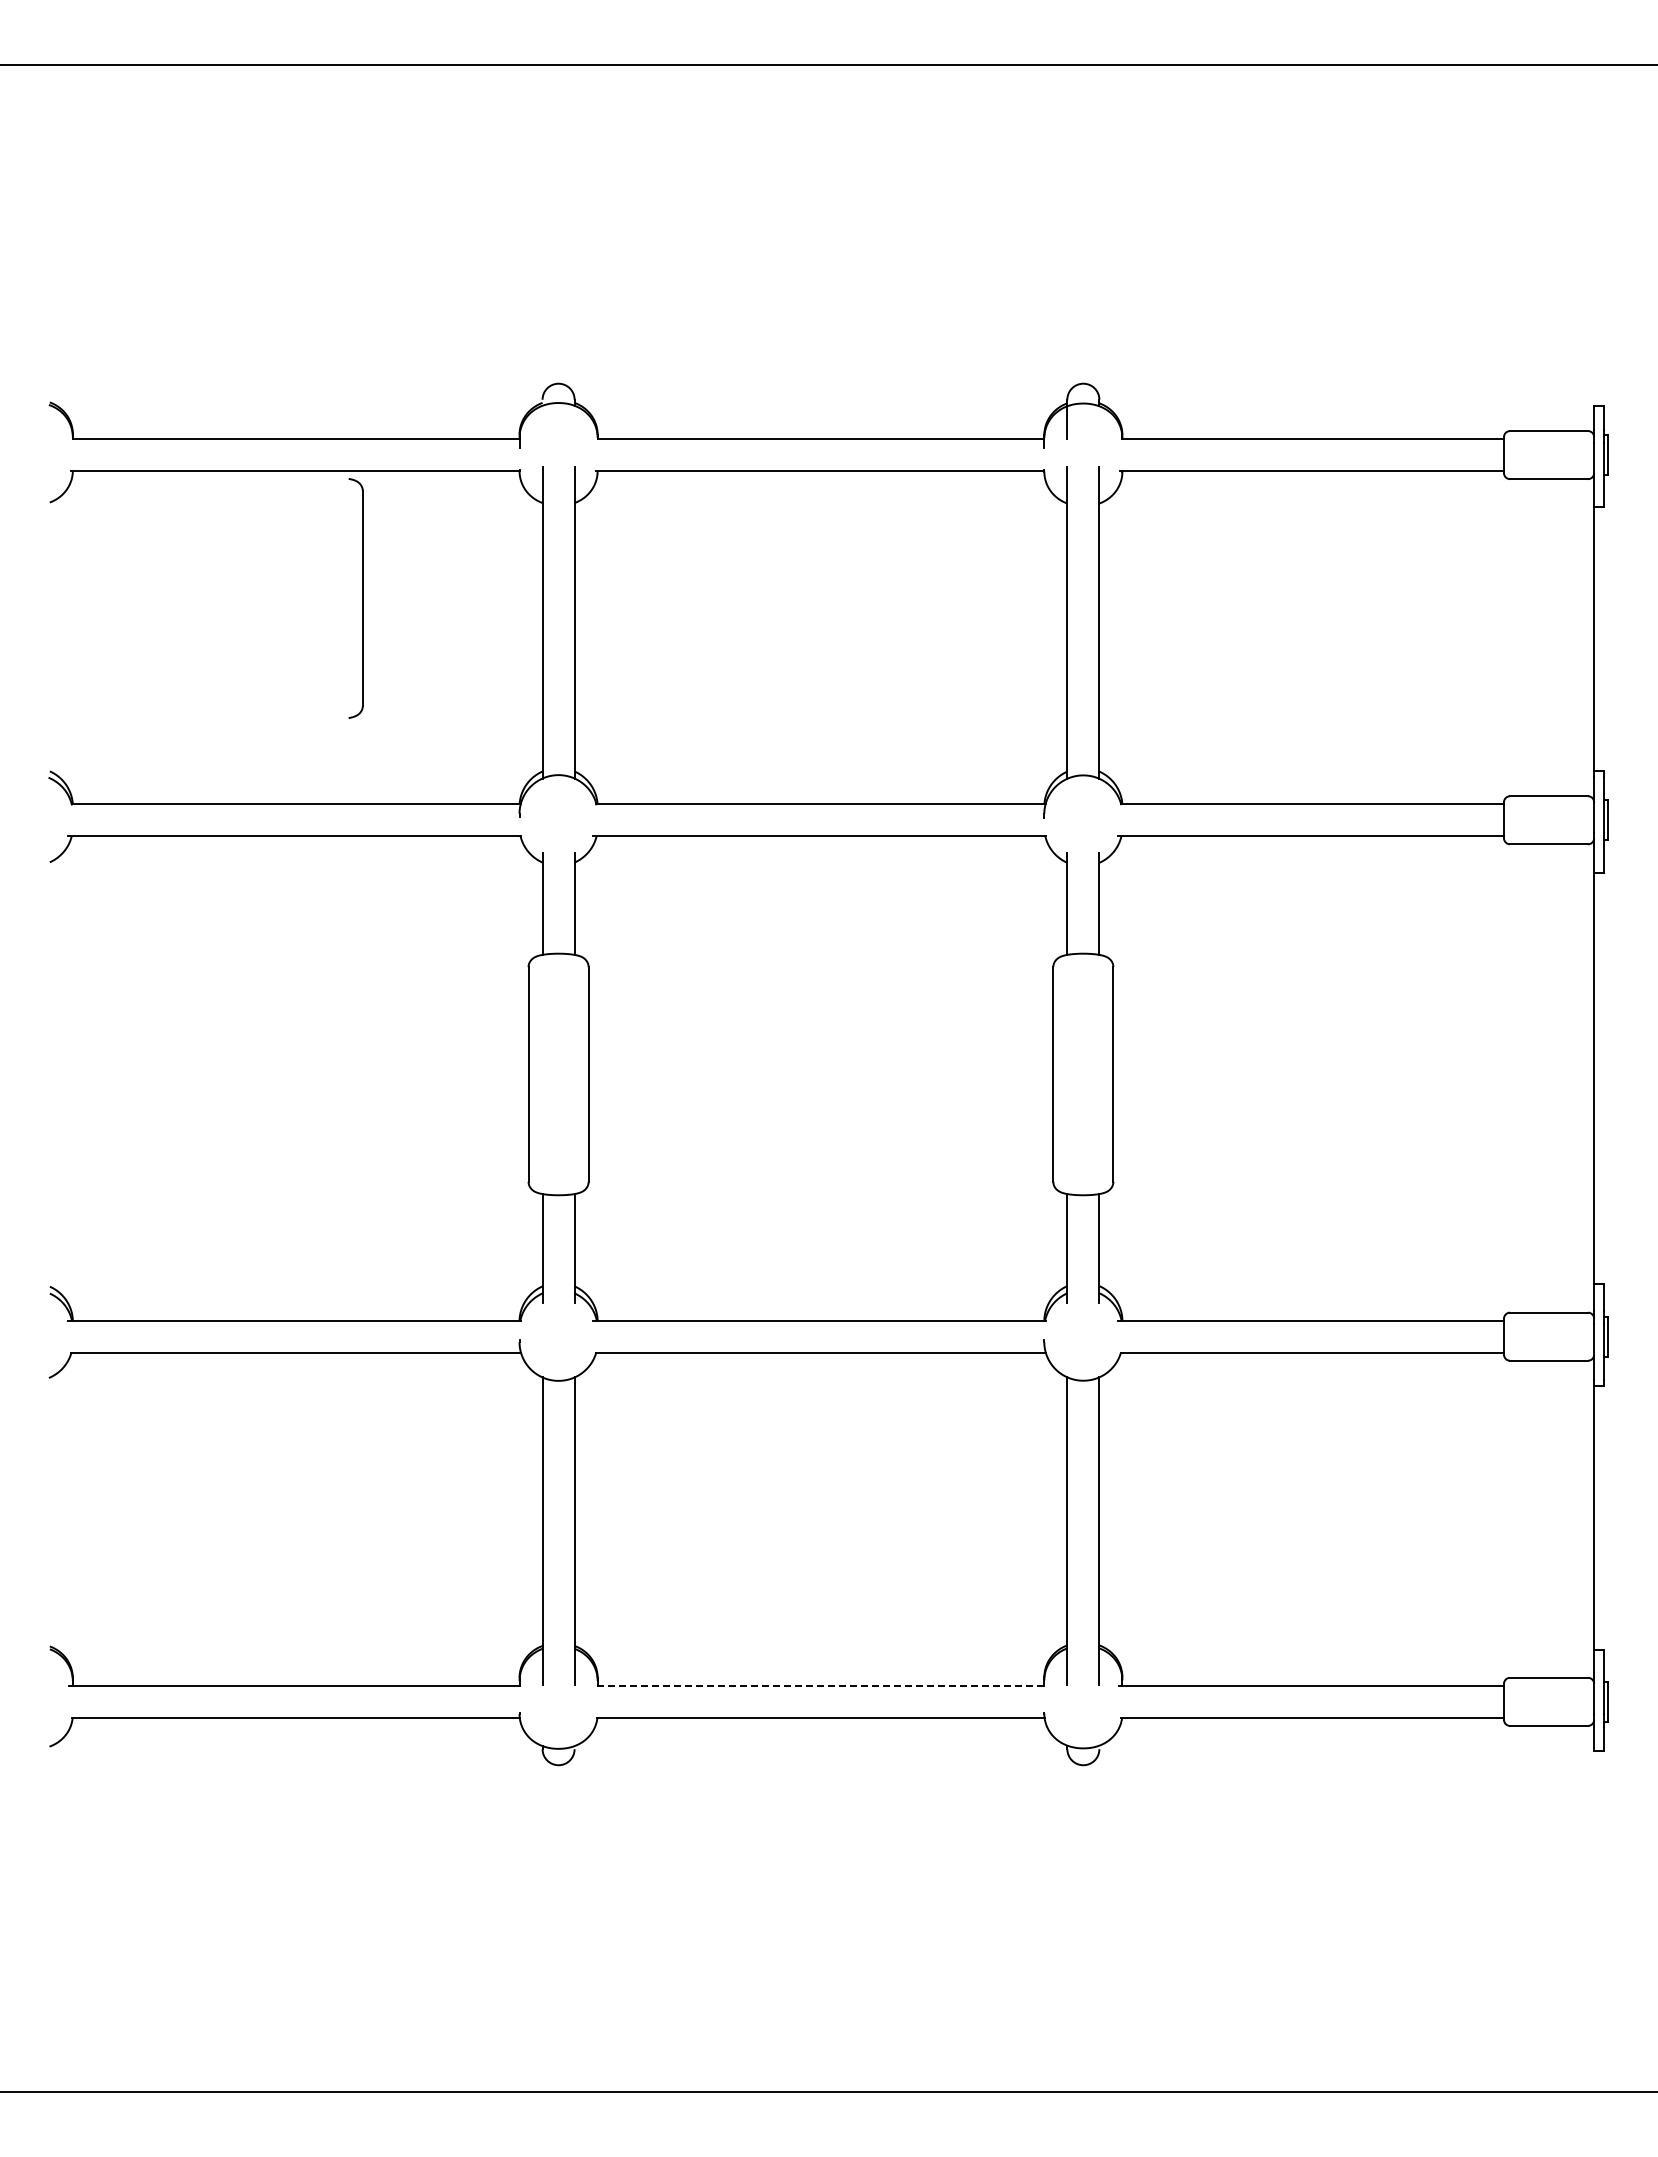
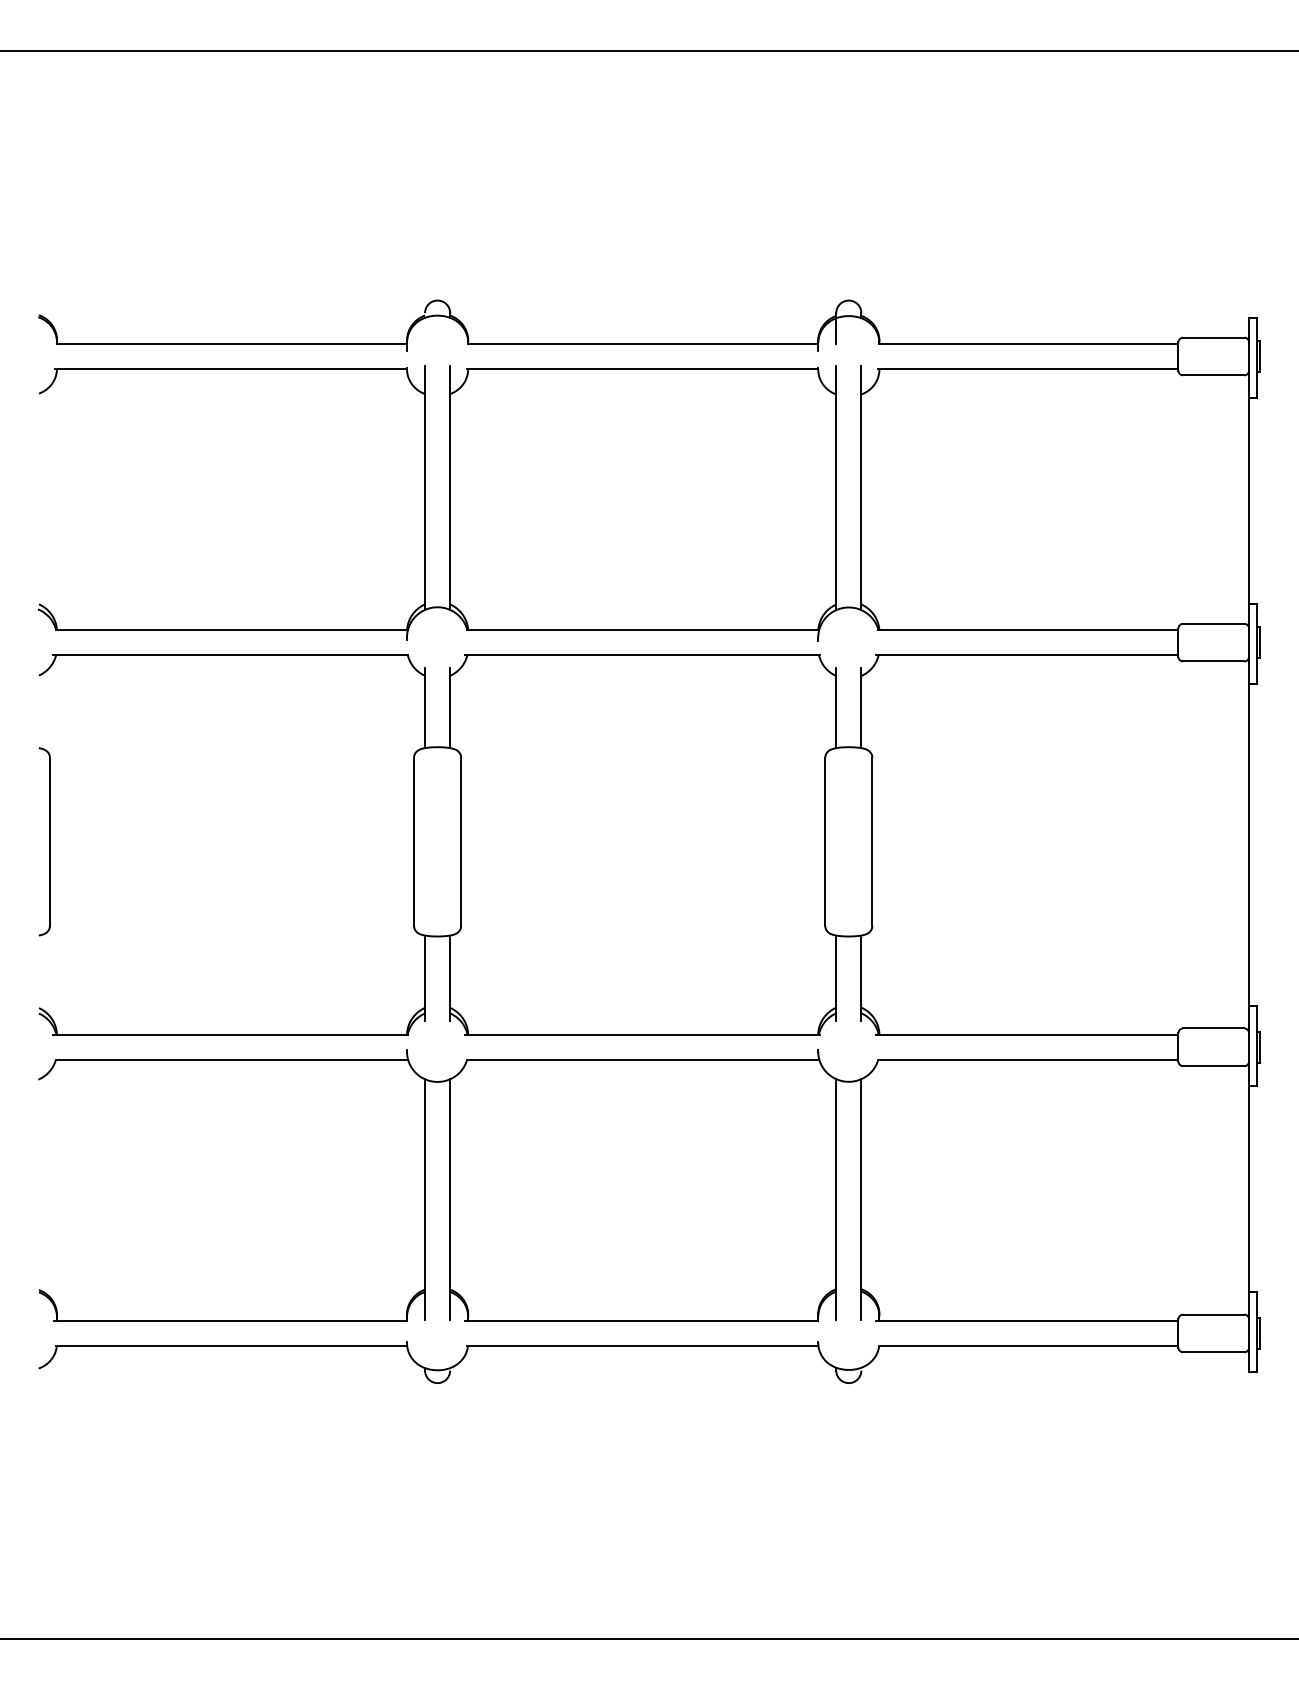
part: (362, 598) -> (49, 841), moved
line: (818, 1685) -> (641, 1320), dashed -> solid

